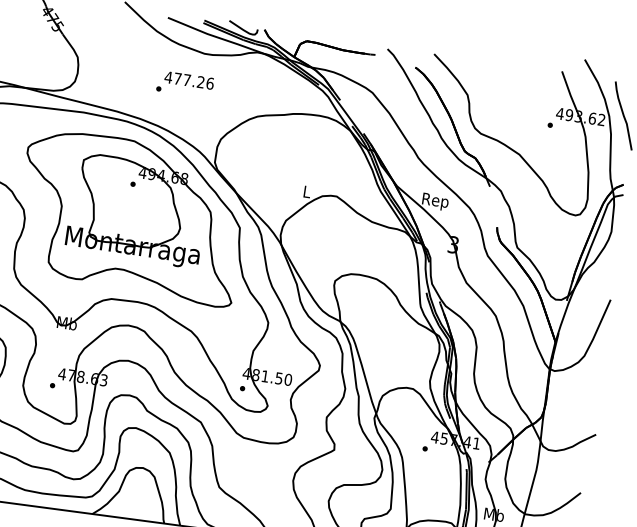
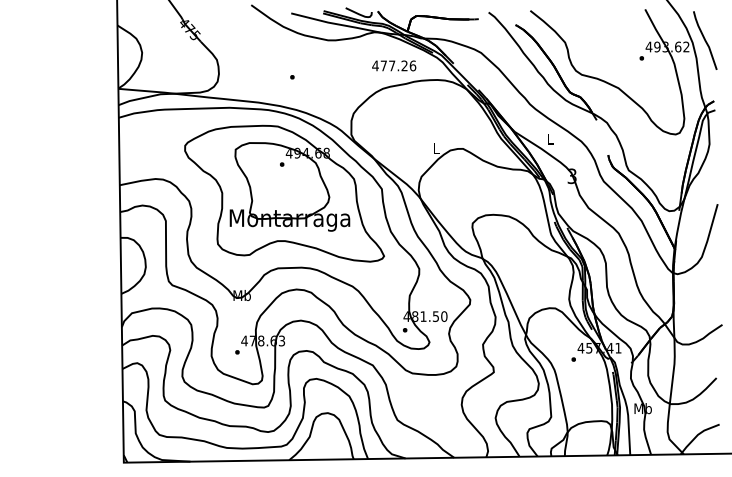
text: (189, 80) -> (394, 65), moved
text: (435, 201) -> (550, 140), Rep -> L

